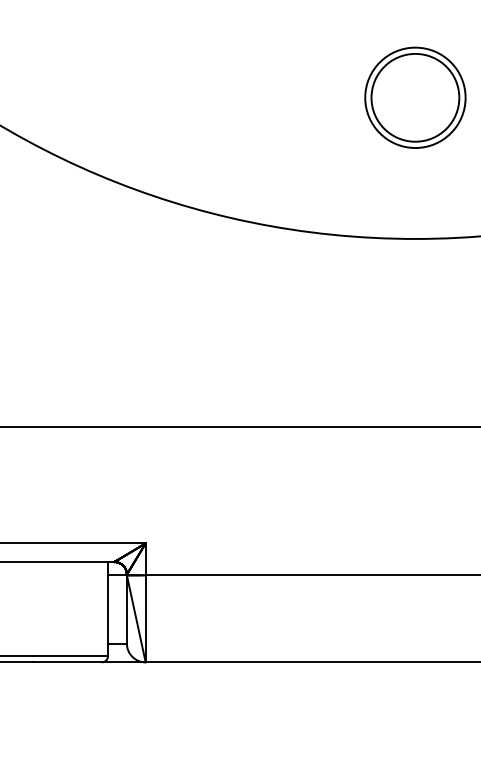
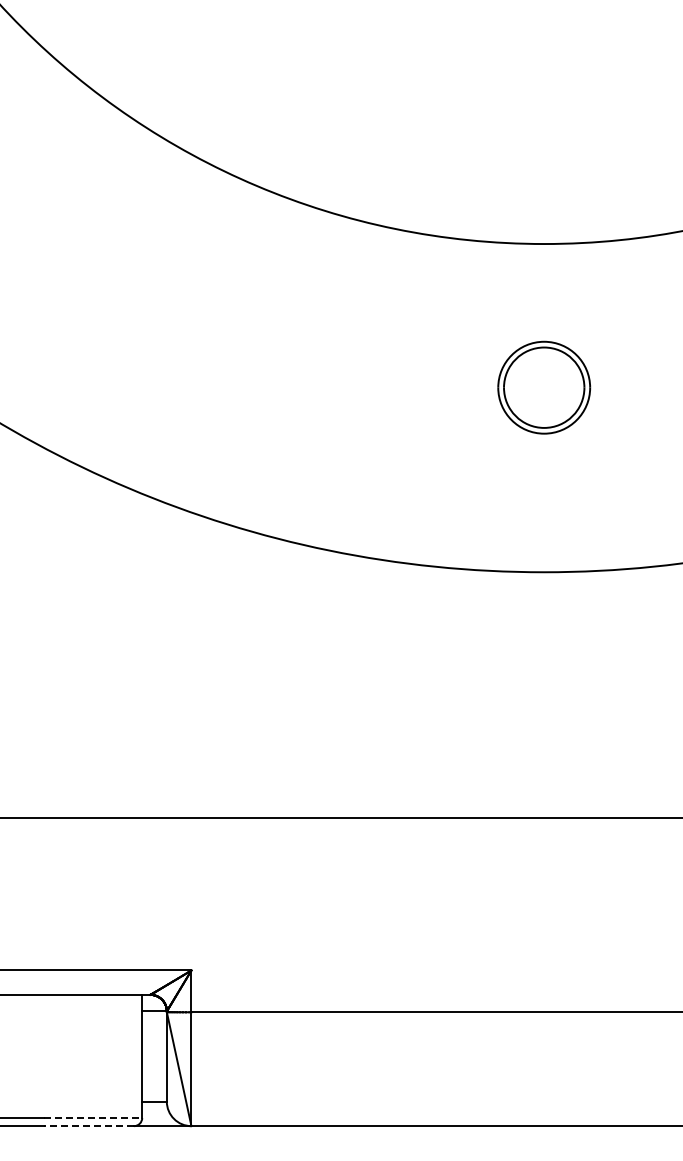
part: (414, 97) -> (543, 387), size x0.7
line: (70, 655) -> (93, 1117), solid -> dashed
line: (66, 662) -> (88, 1126), solid -> dashed

